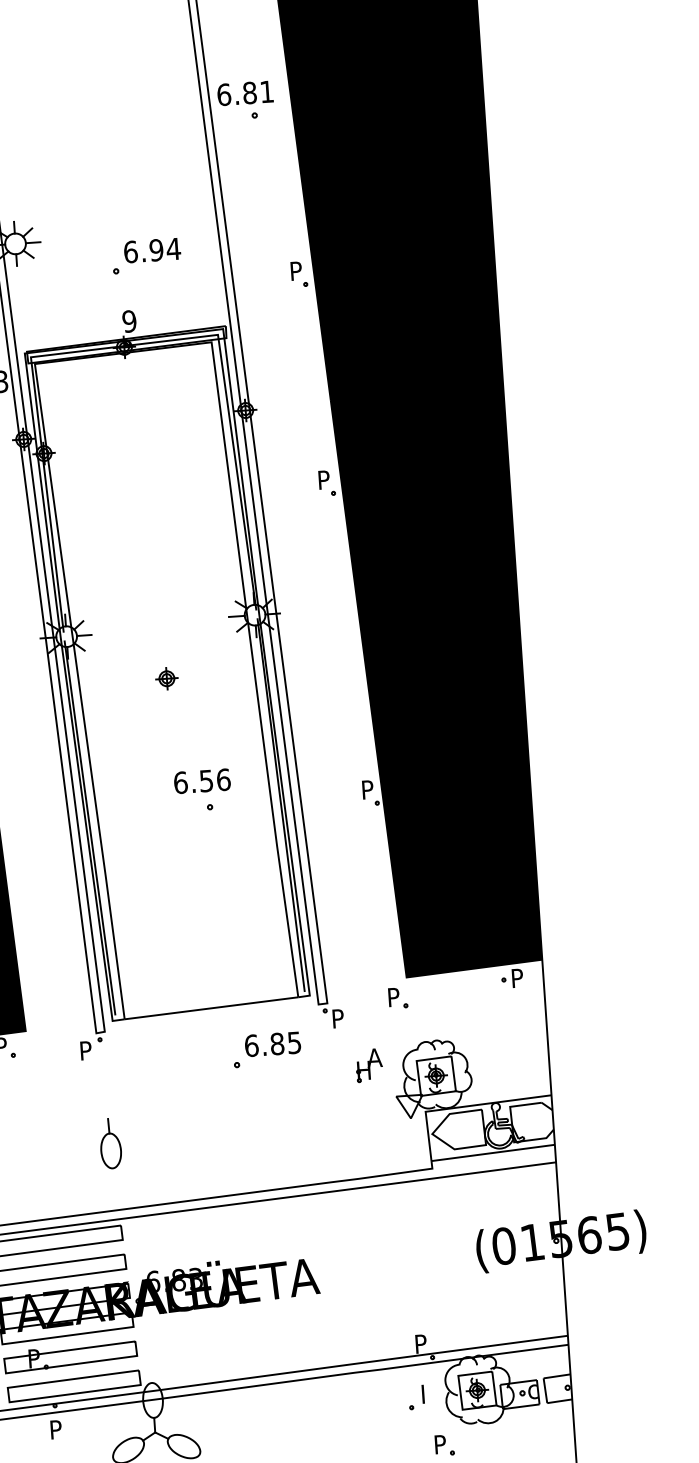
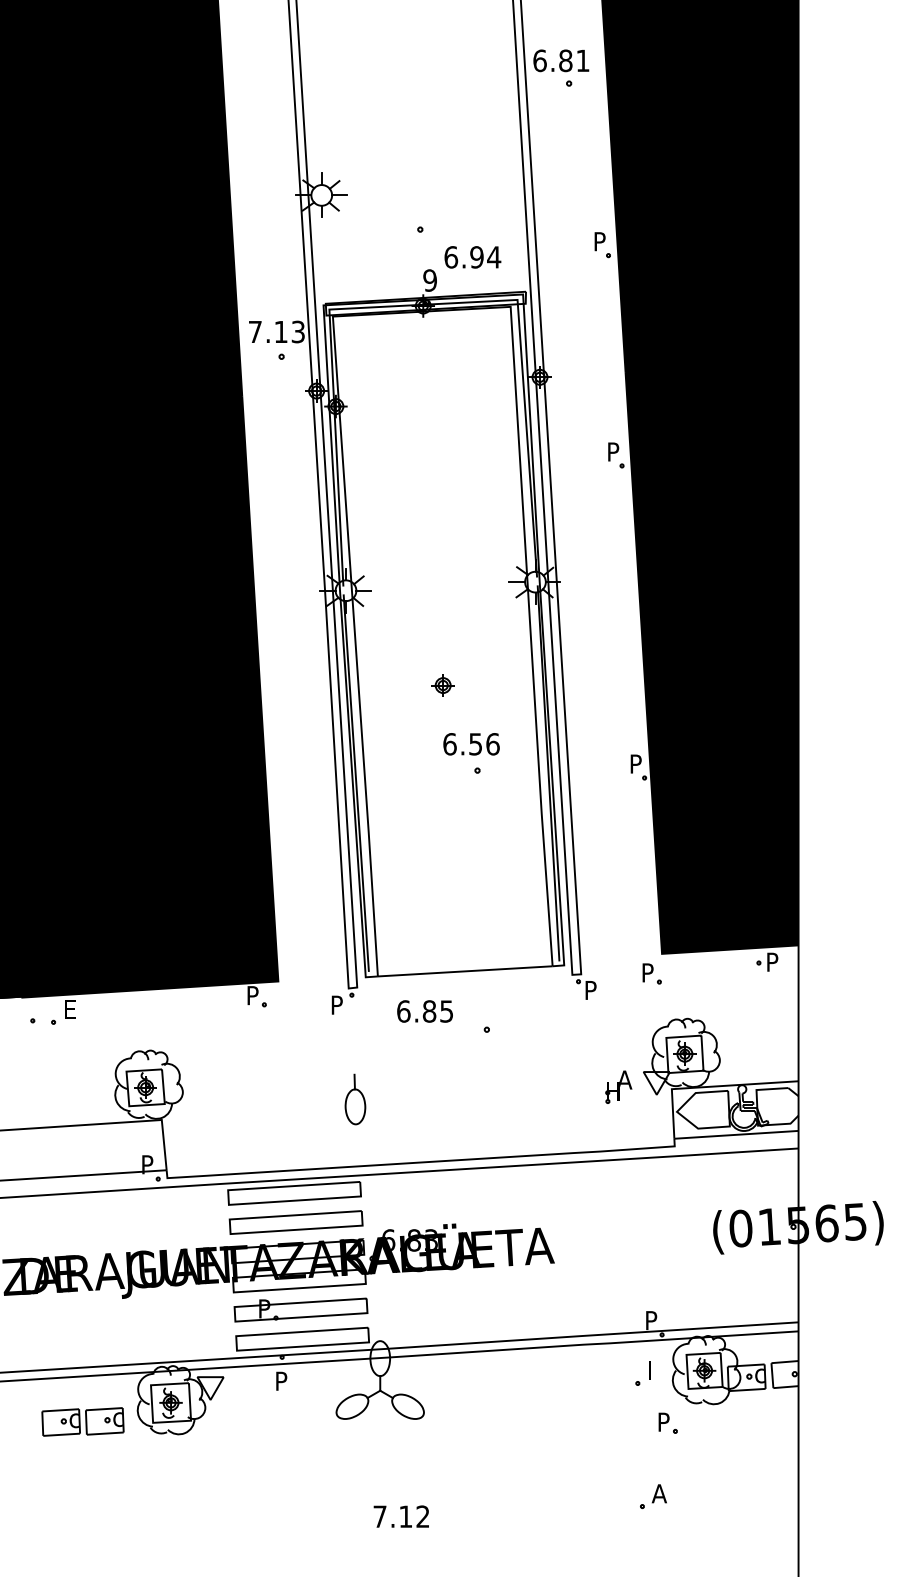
text: (152, 250) -> (472, 257), moved
part: (166, 678) -> (442, 685), moved
text: (272, 1044) -> (424, 1011), moved
part: (368, 1064) -> (618, 1086), moved

